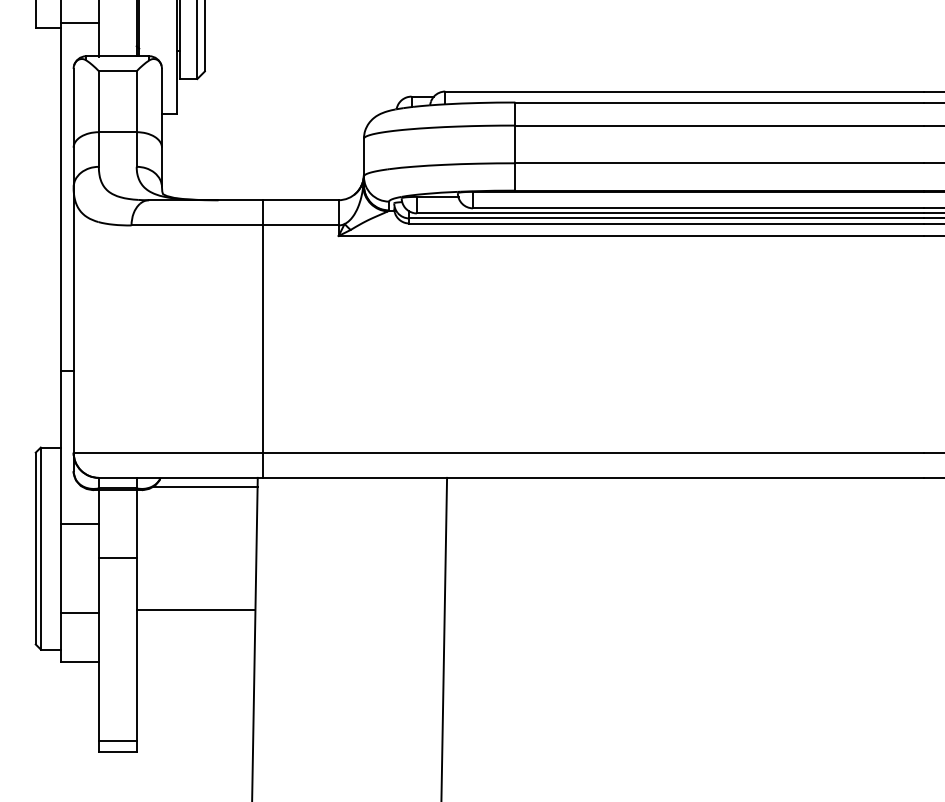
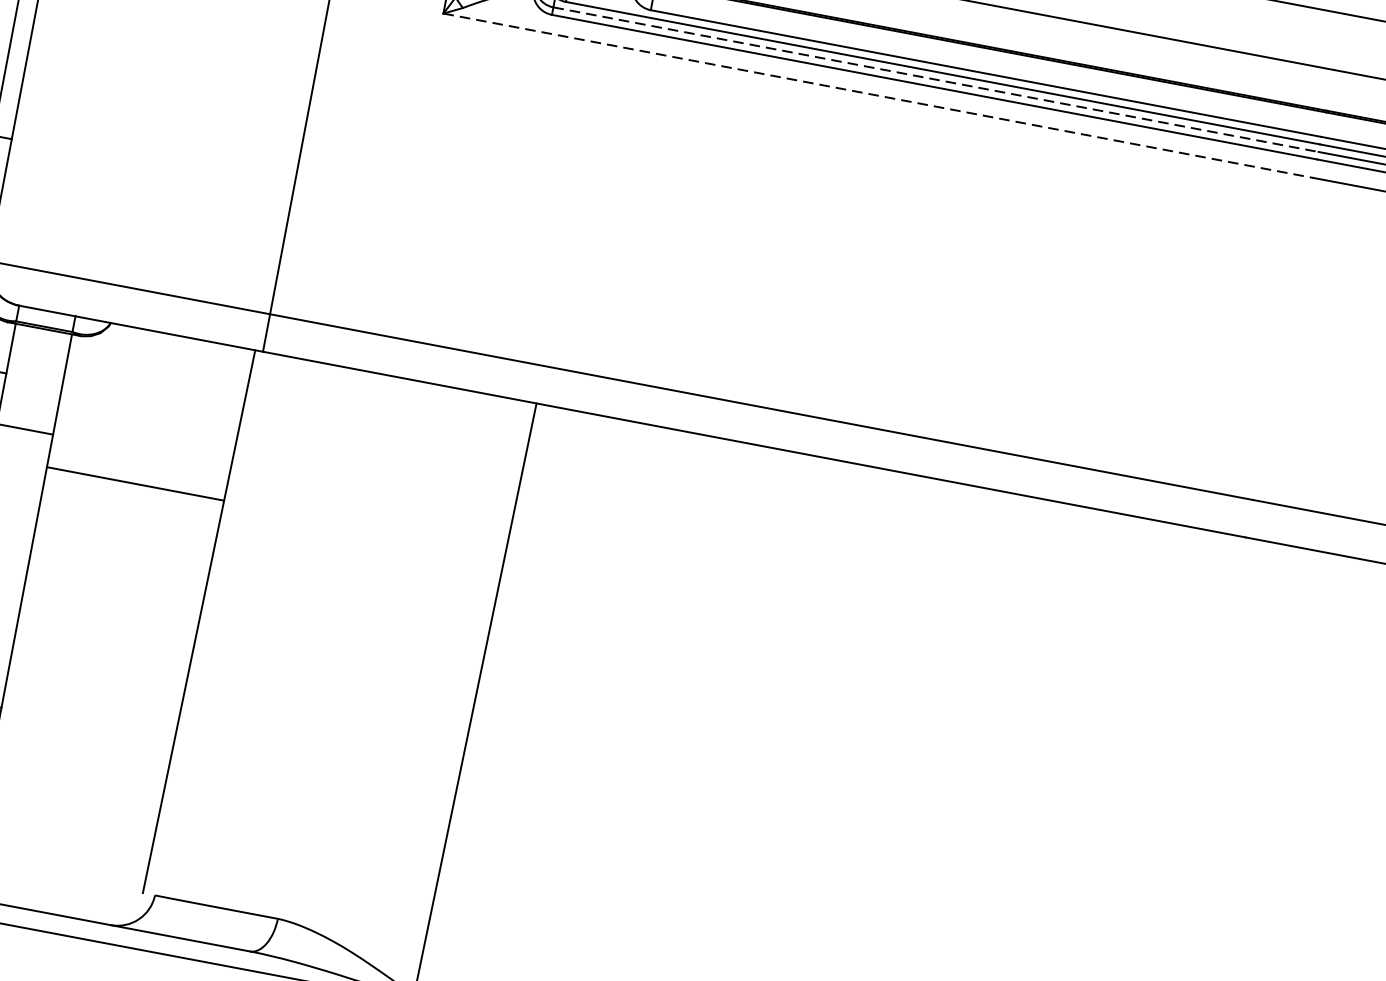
line: (667, 218) -> (936, 79), solid -> dashed
line: (631, 235) -> (878, 95), solid -> dashed
line: (205, 486) -> (175, 348), removed
line: (195, 610) -> (134, 483), moved

